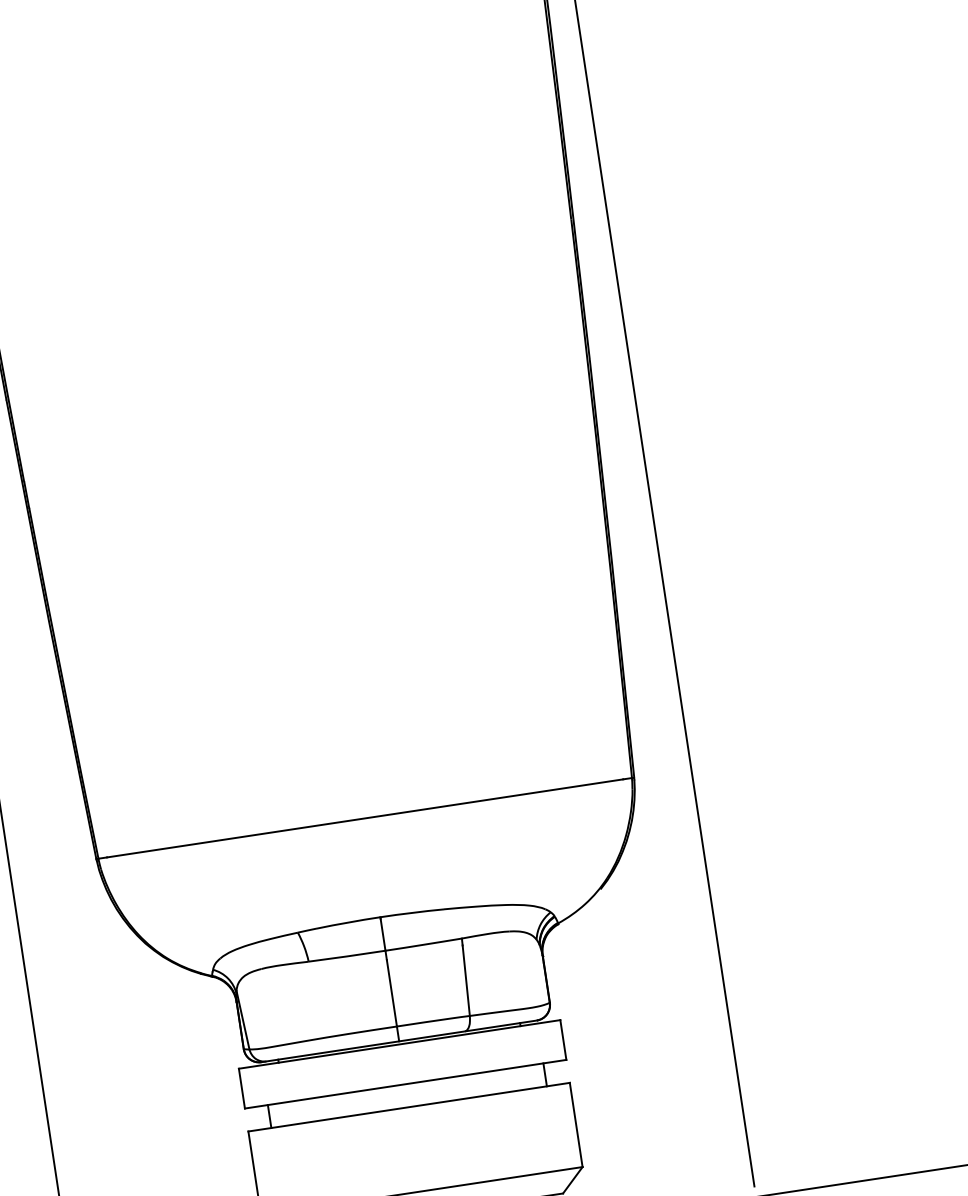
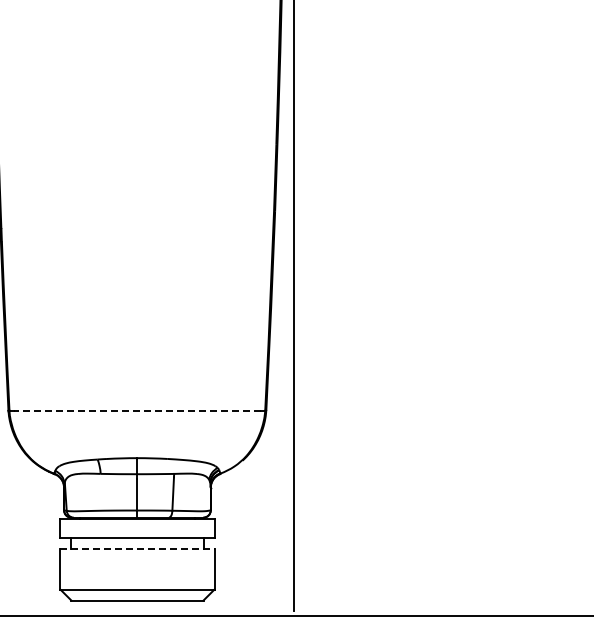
line: (365, 817) -> (137, 410), solid -> dashed
line: (409, 1107) -> (137, 549), solid -> dashed

